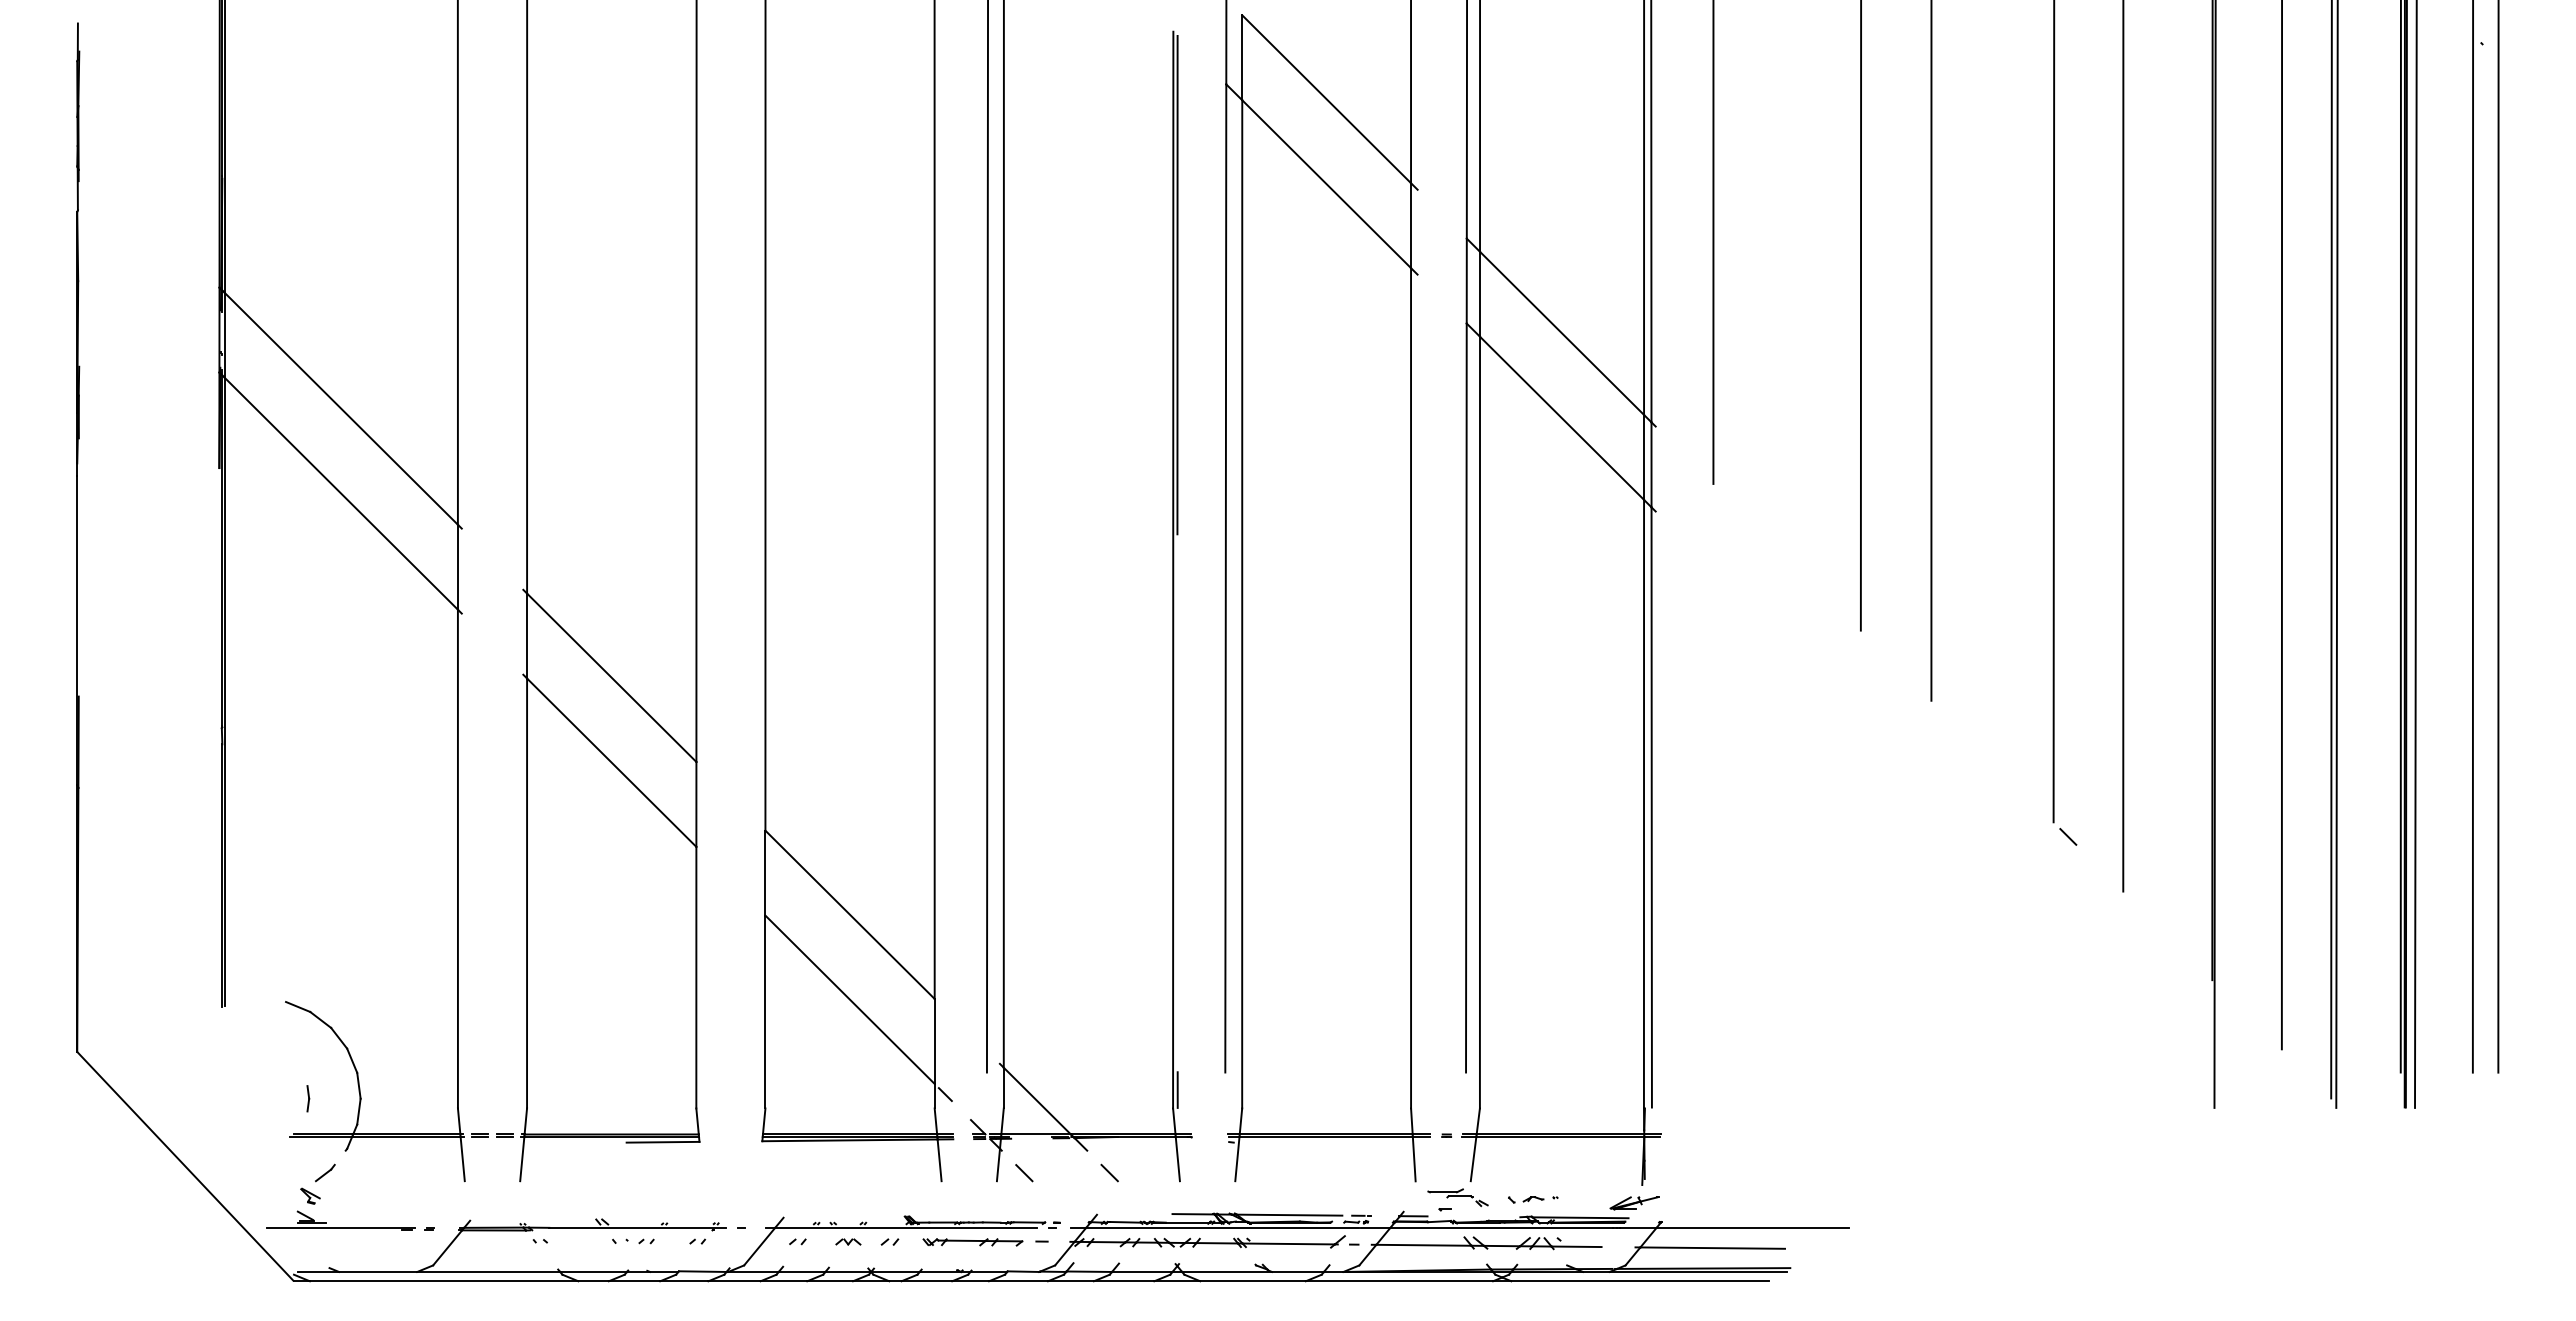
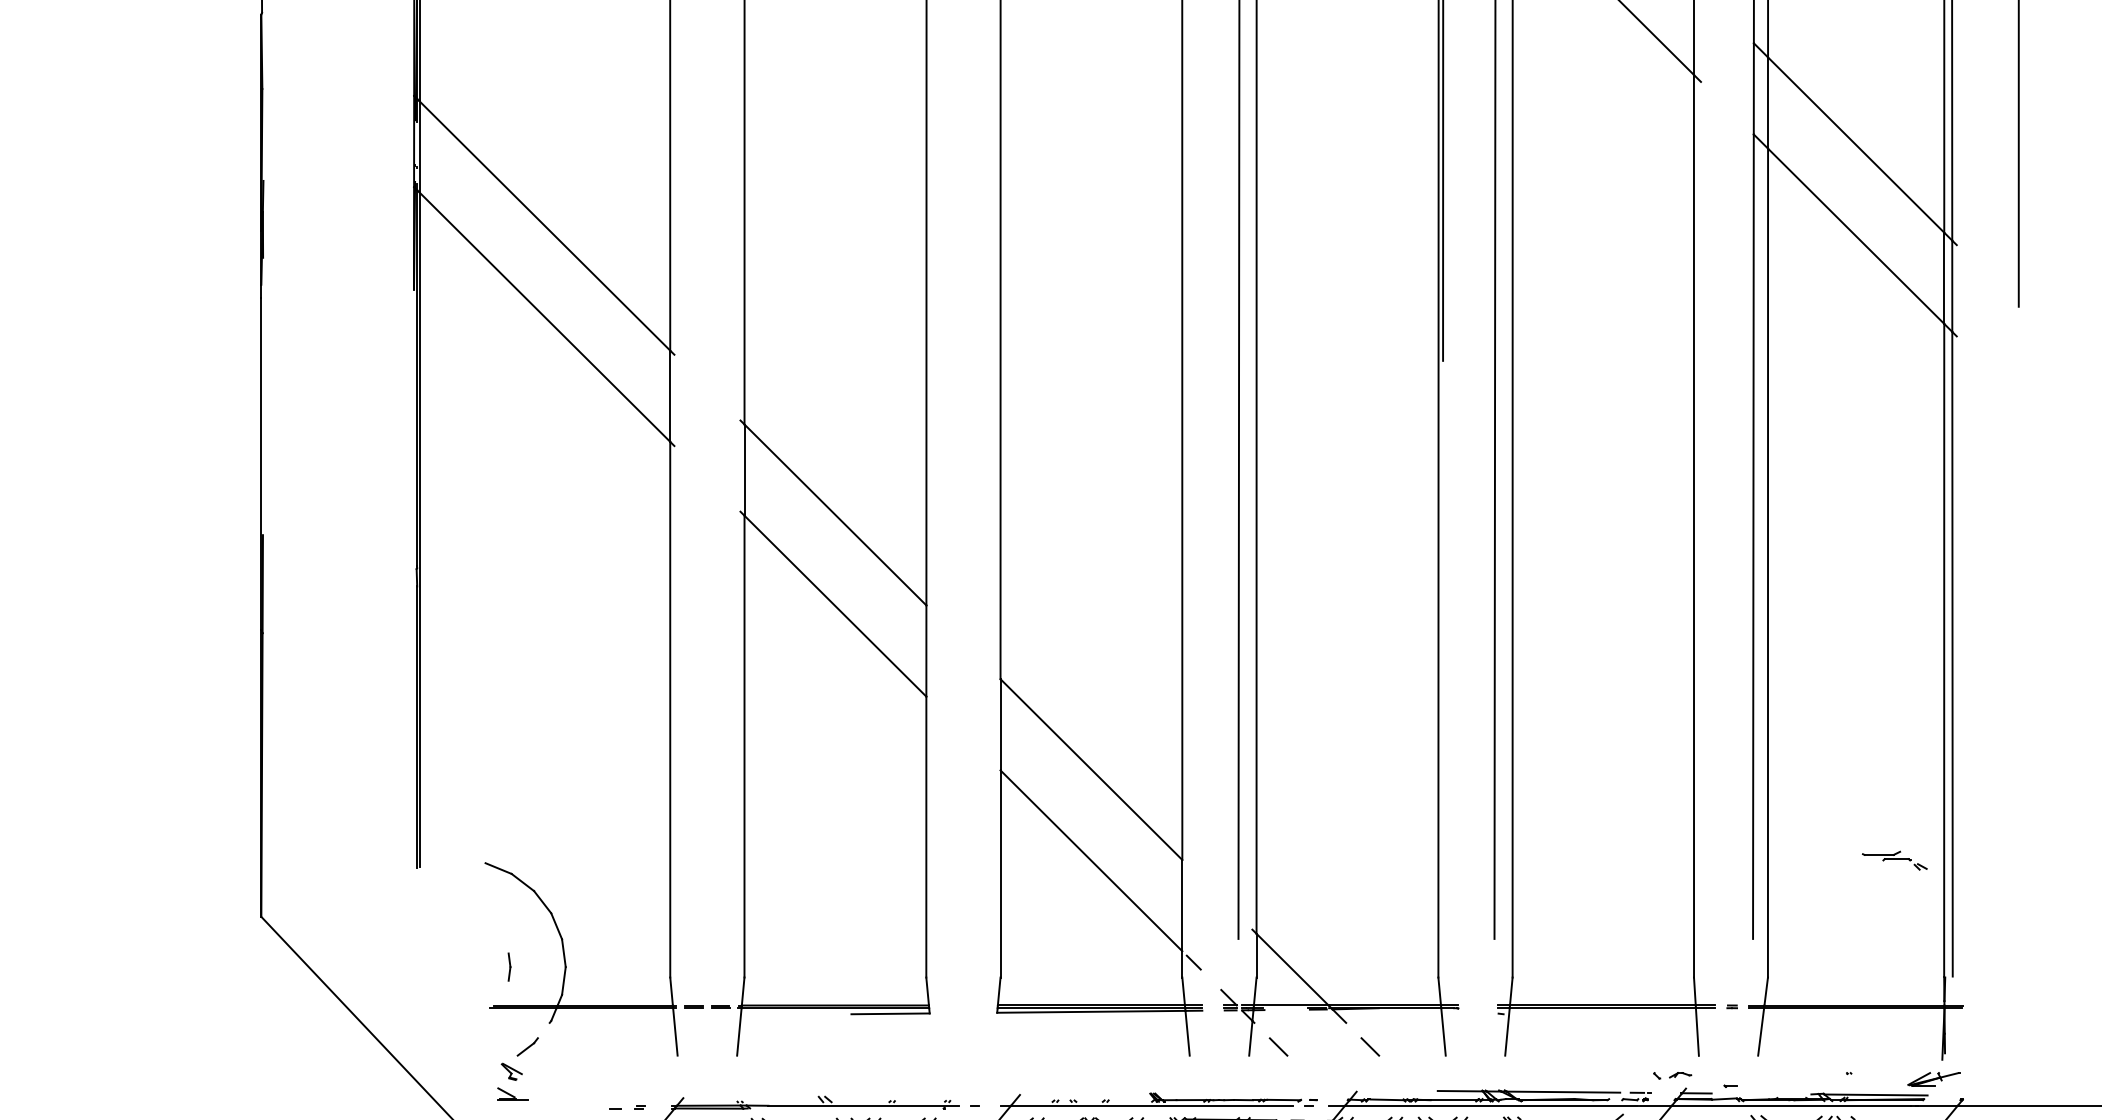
line: (1177, 1089) -> (1443, 957), removed
part: (1457, 1197) -> (1894, 860), moved
part: (1526, 1199) -> (1672, 1075), moved
line: (341, 1227) -> (545, 1105), removed

